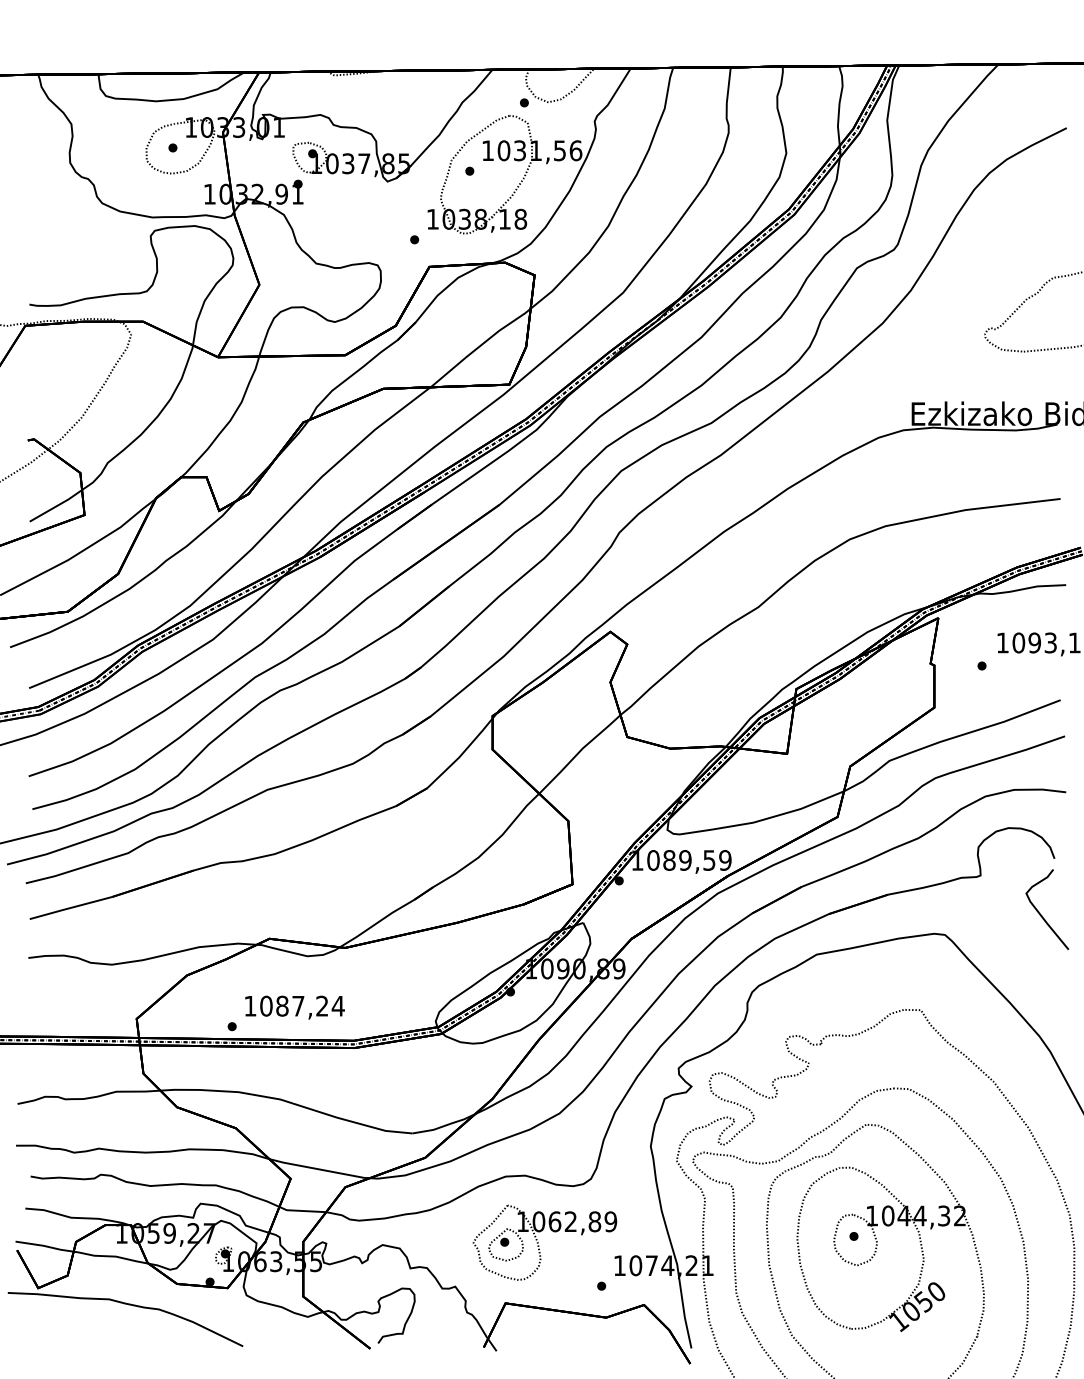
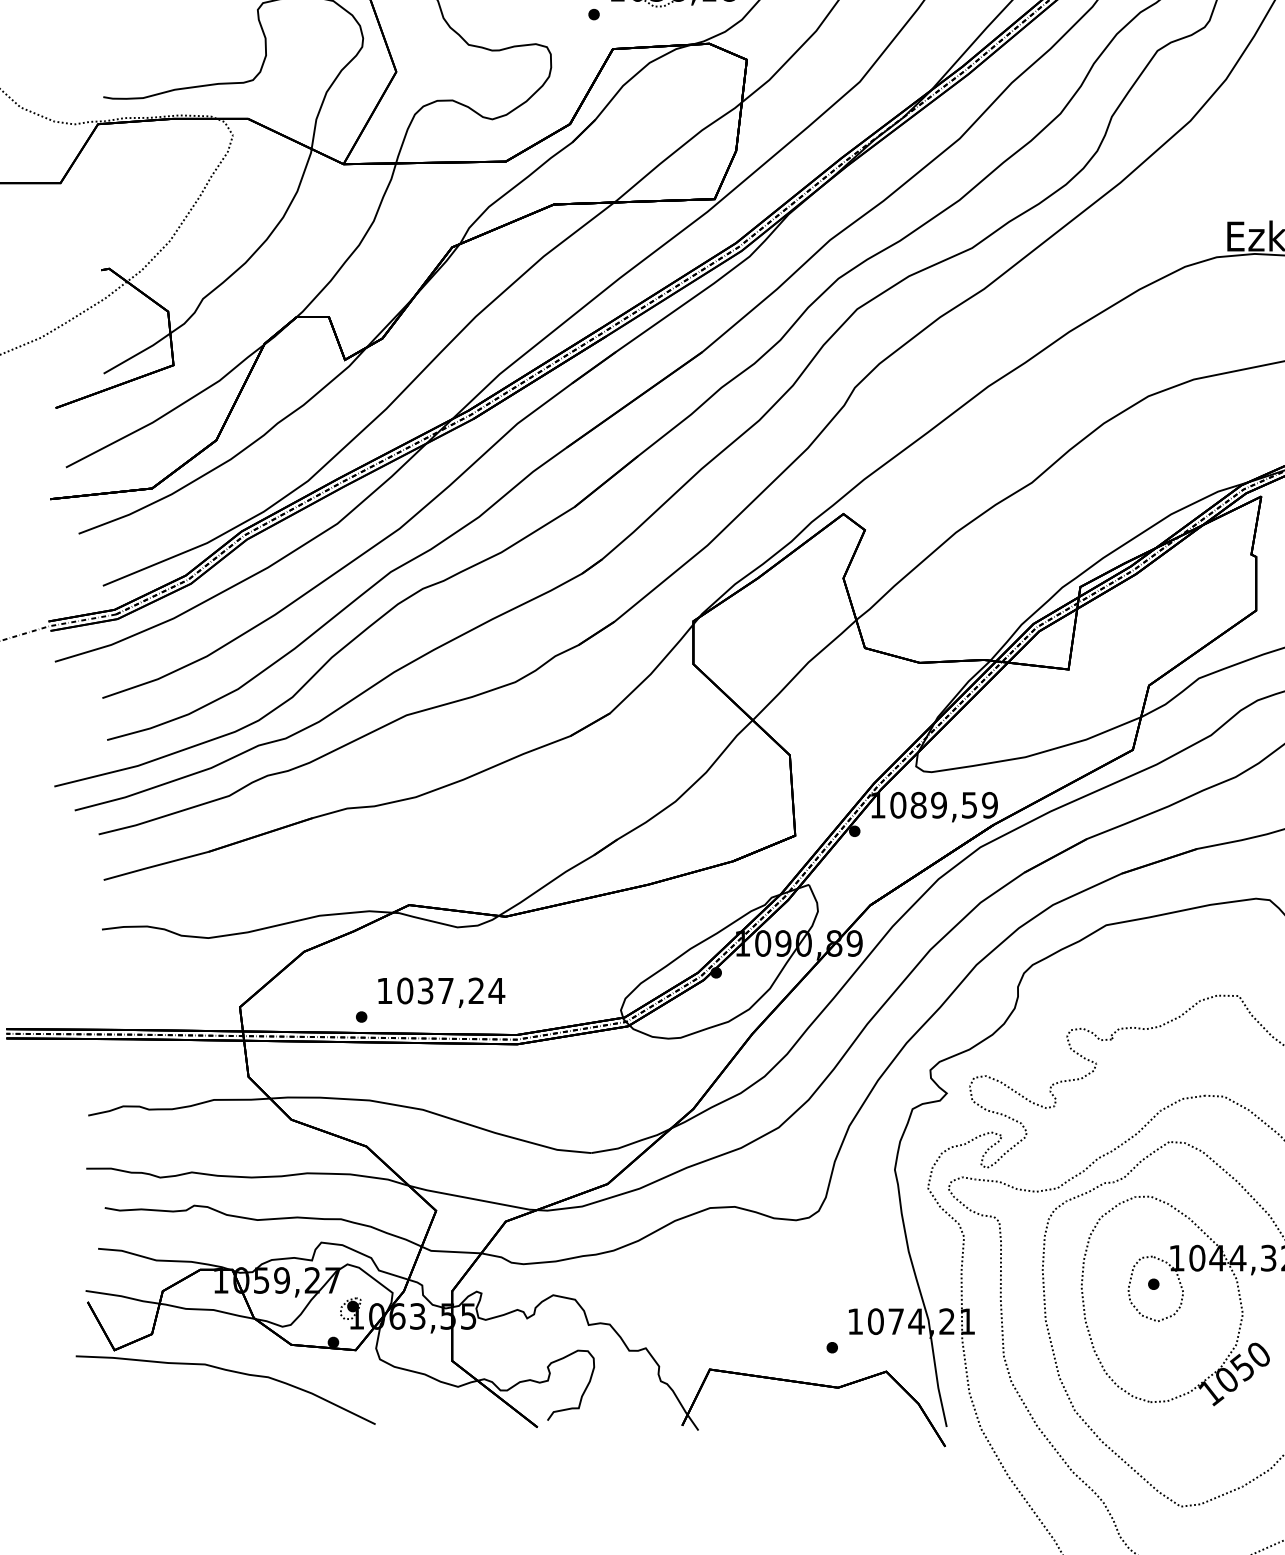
text: (282, 1005) -> (425, 990), 1087,24 -> 1037,24
part: (544, 1242) -> (759, 1292), removed

